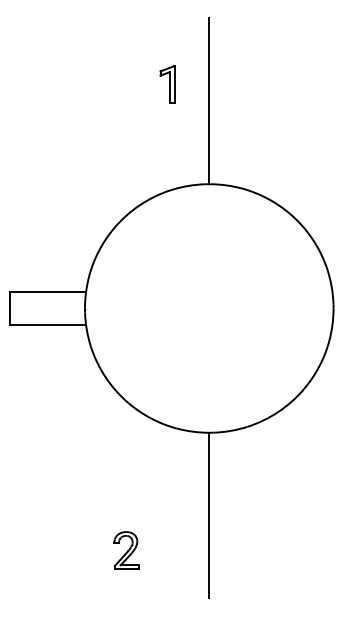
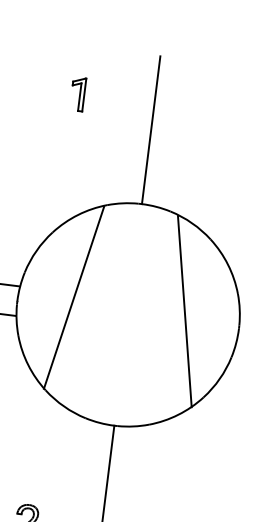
part: (167, 84) -> (78, 94), moved
line: (146, 296) -> (73, 297), added
line: (271, 296) -> (184, 311), added

